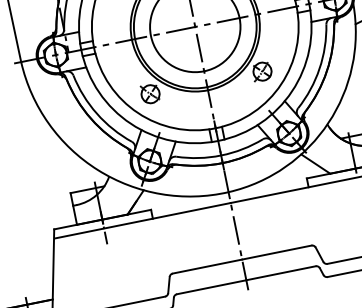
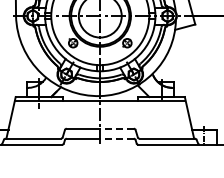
line: (277, 251) -> (117, 128), solid -> dashed
line: (281, 272) -> (117, 138), solid -> dashed

